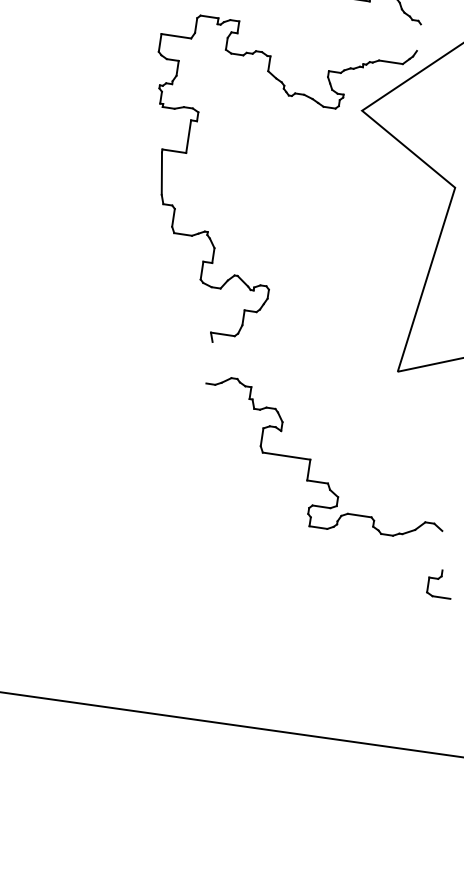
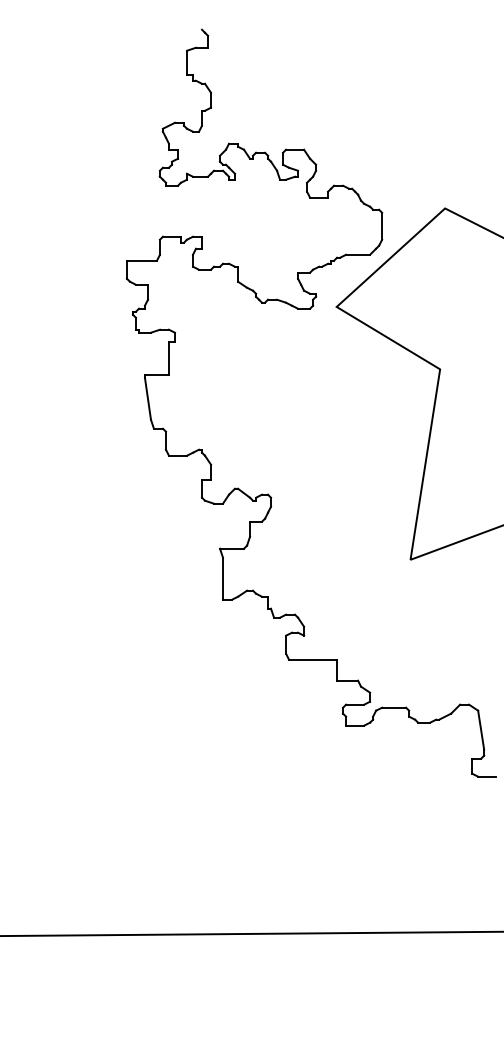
line: (419, 36) -> (382, 225), added
line: (210, 362) -> (223, 578), added
line: (442, 550) -> (481, 729), added

